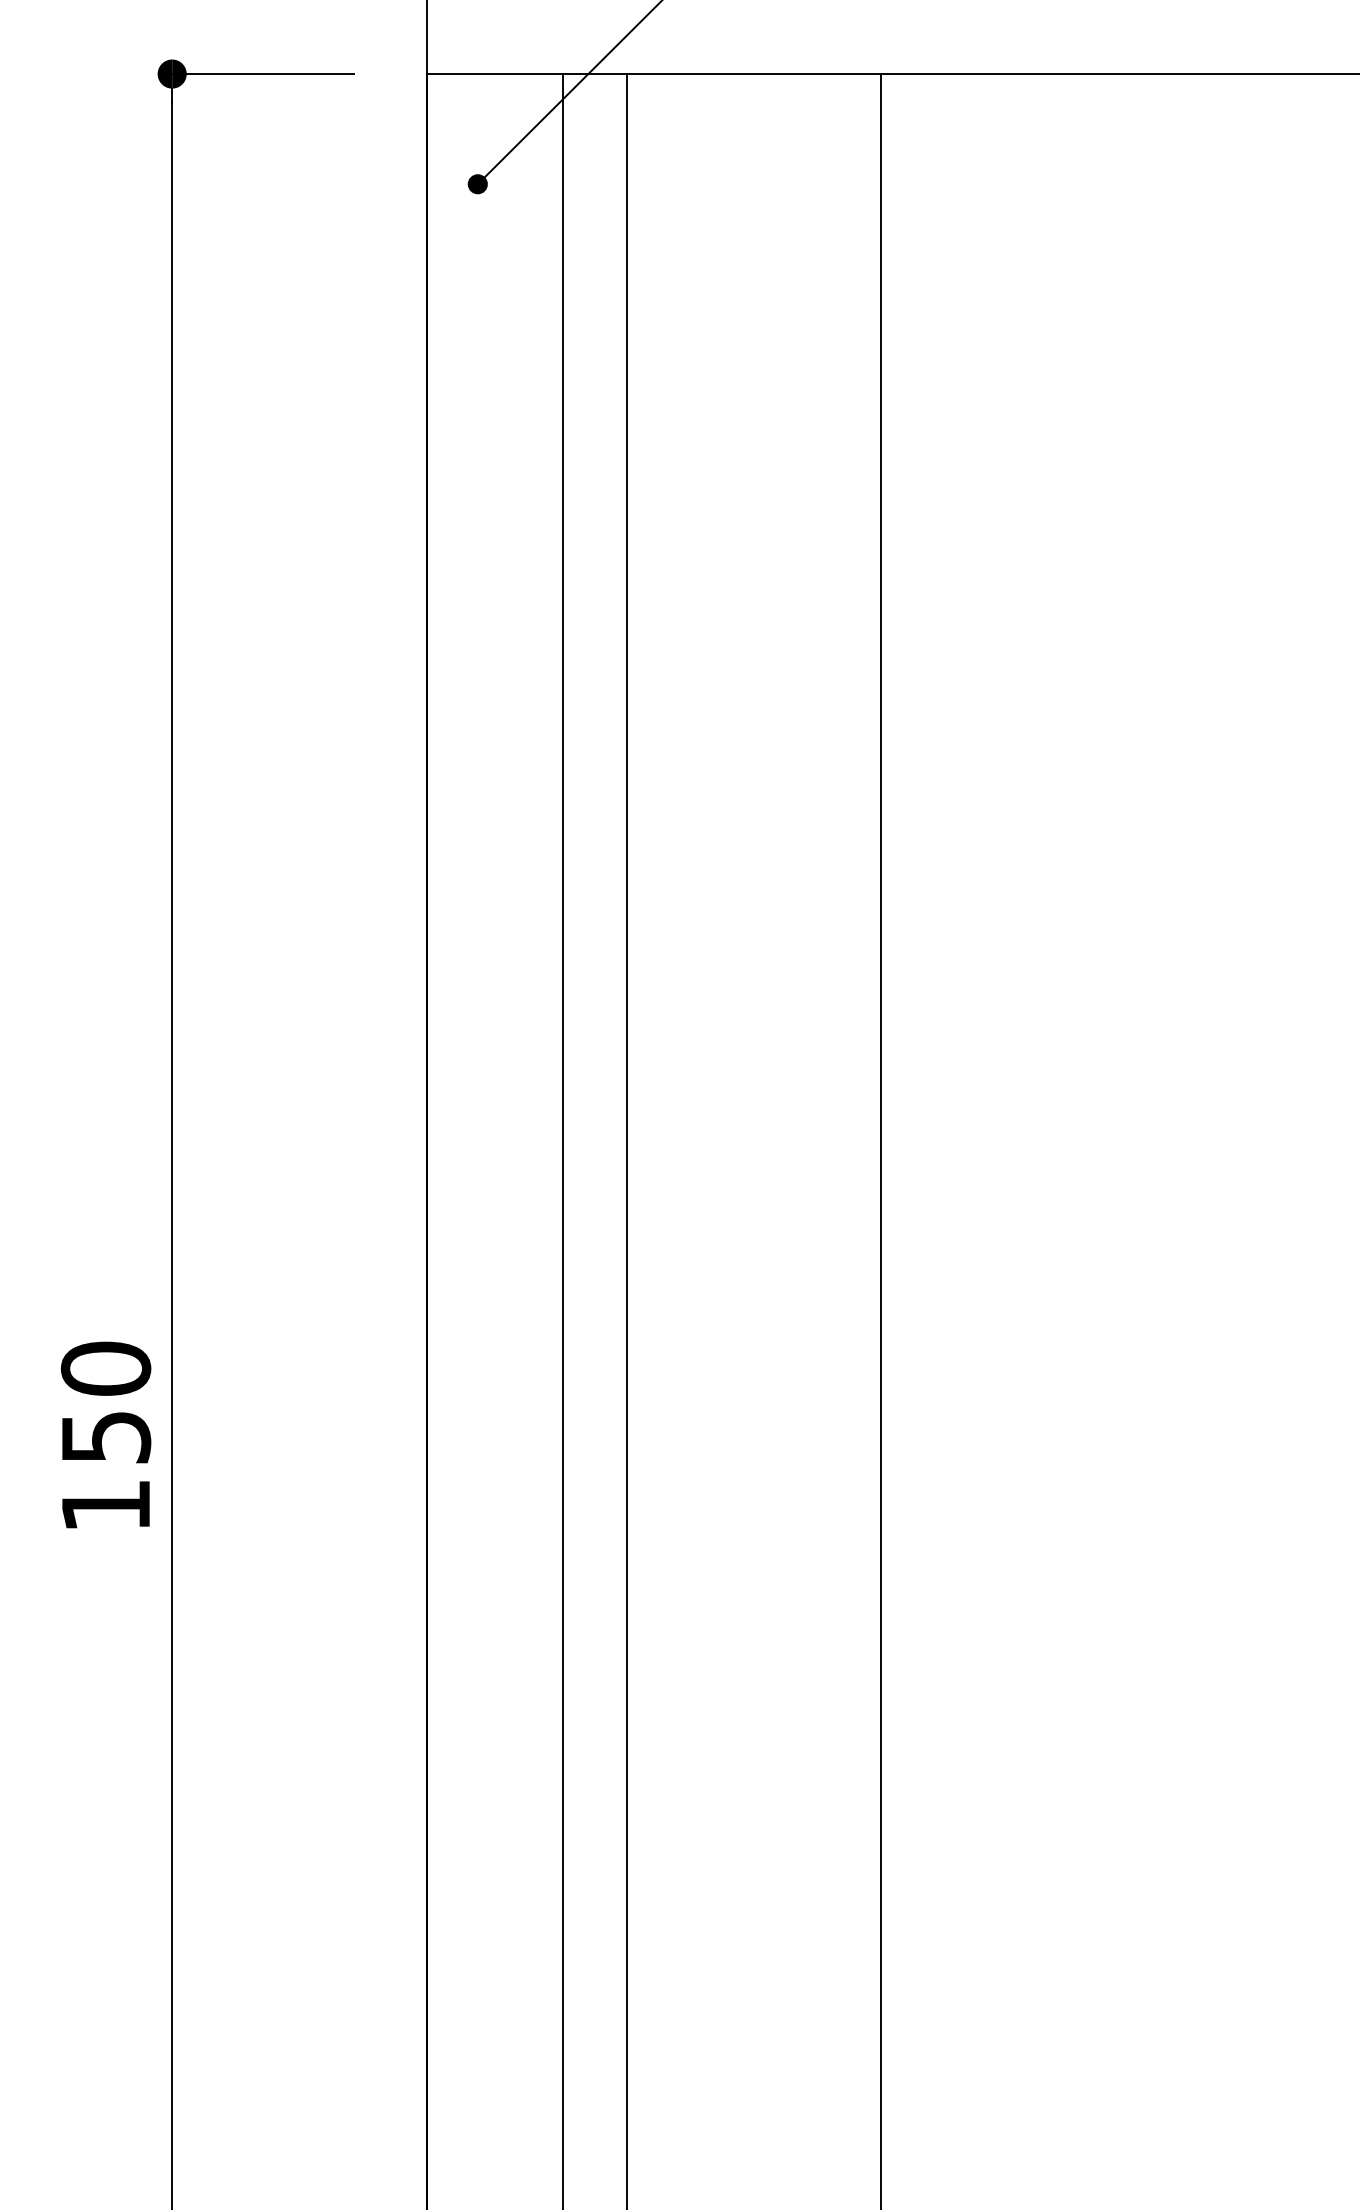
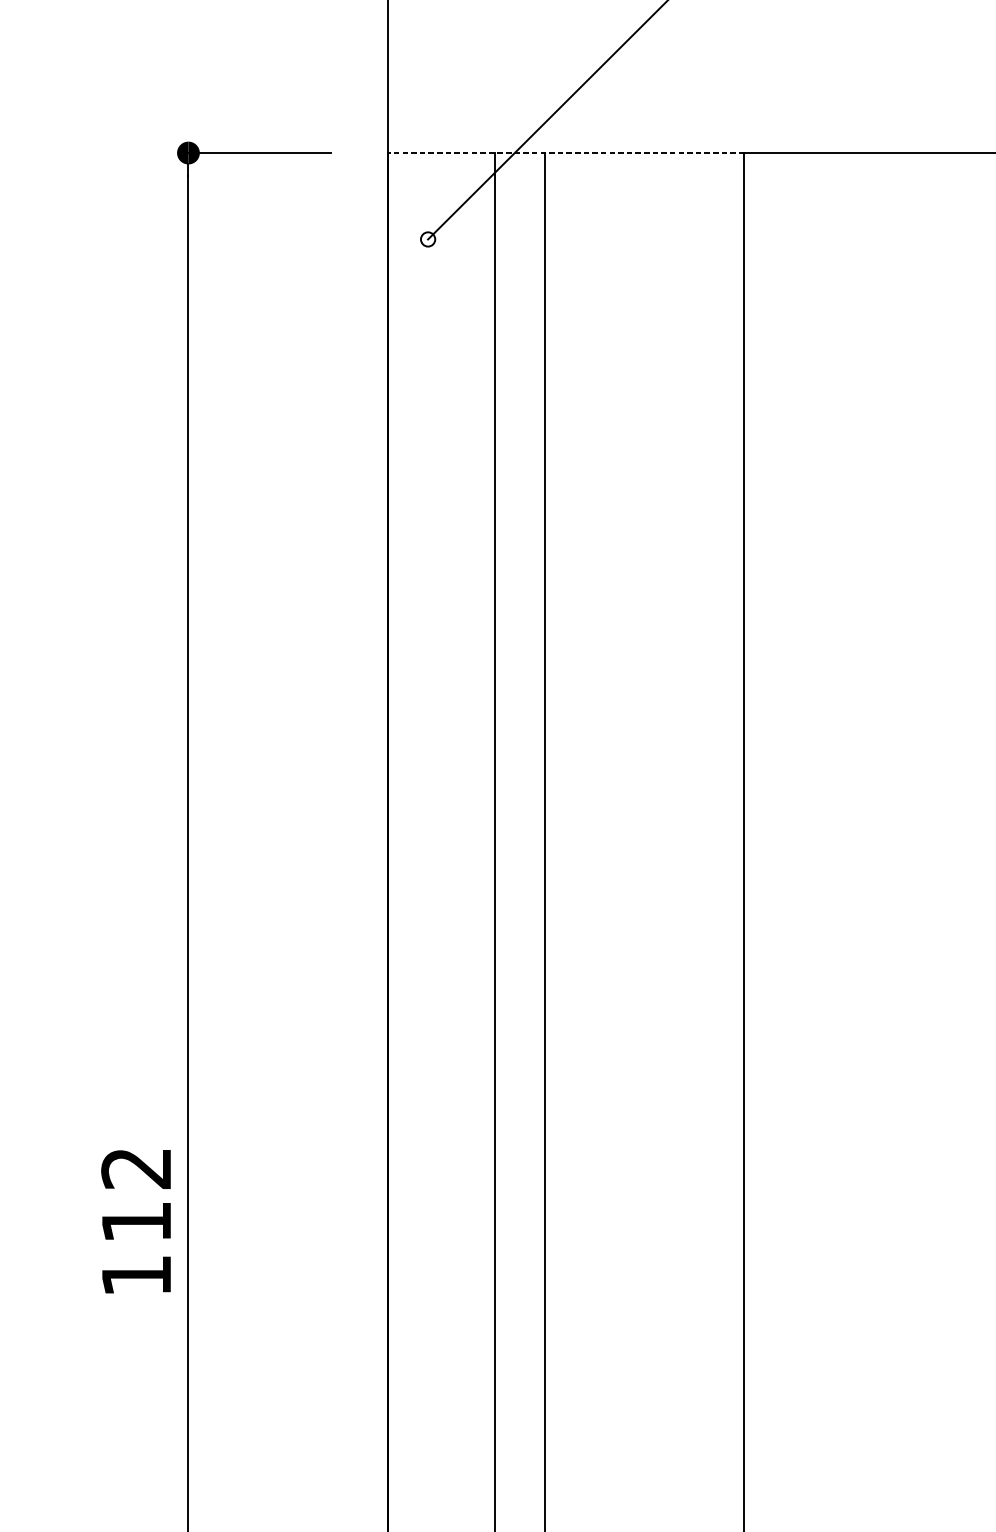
line: (653, 74) -> (565, 153), solid -> dashed
fill: (477, 184) -> (427, 239), removed
text: (105, 1402) -> (136, 1194), 150 -> 112

